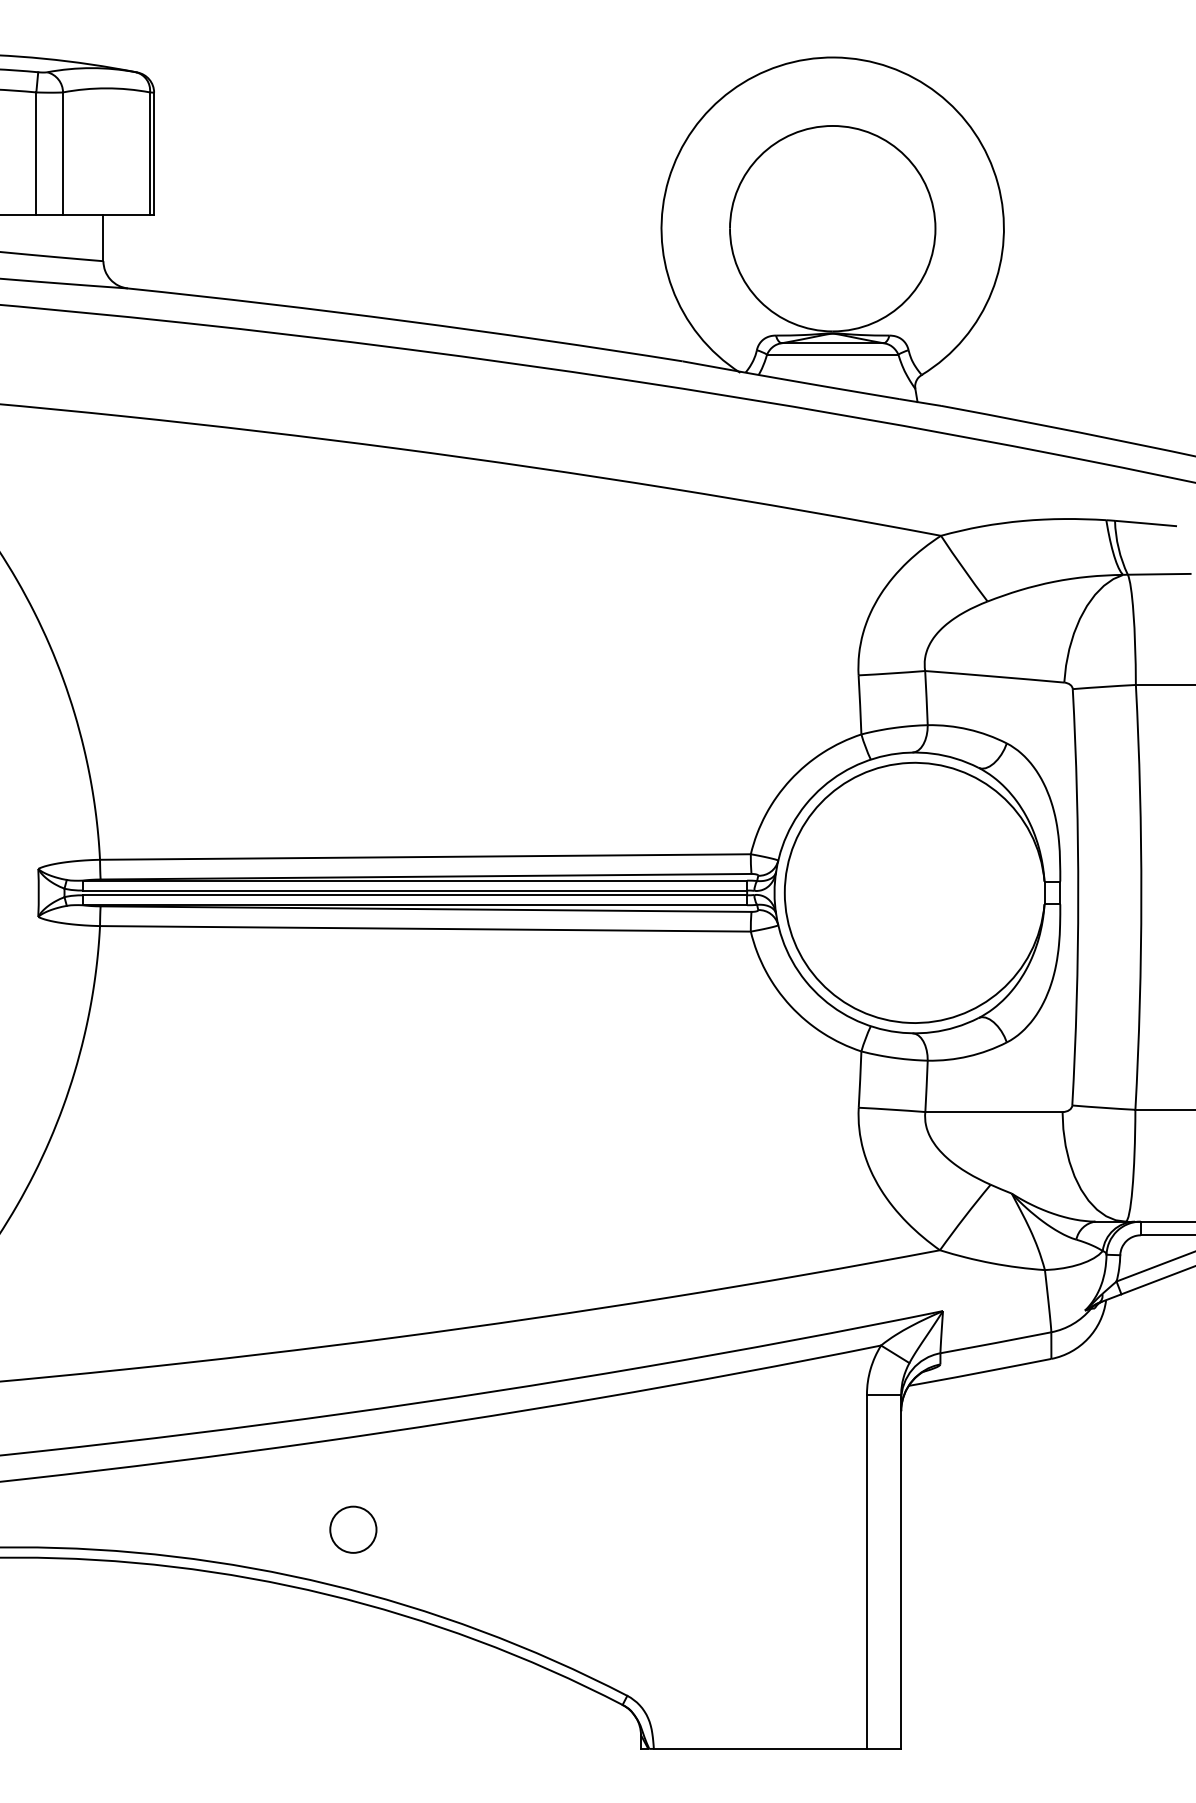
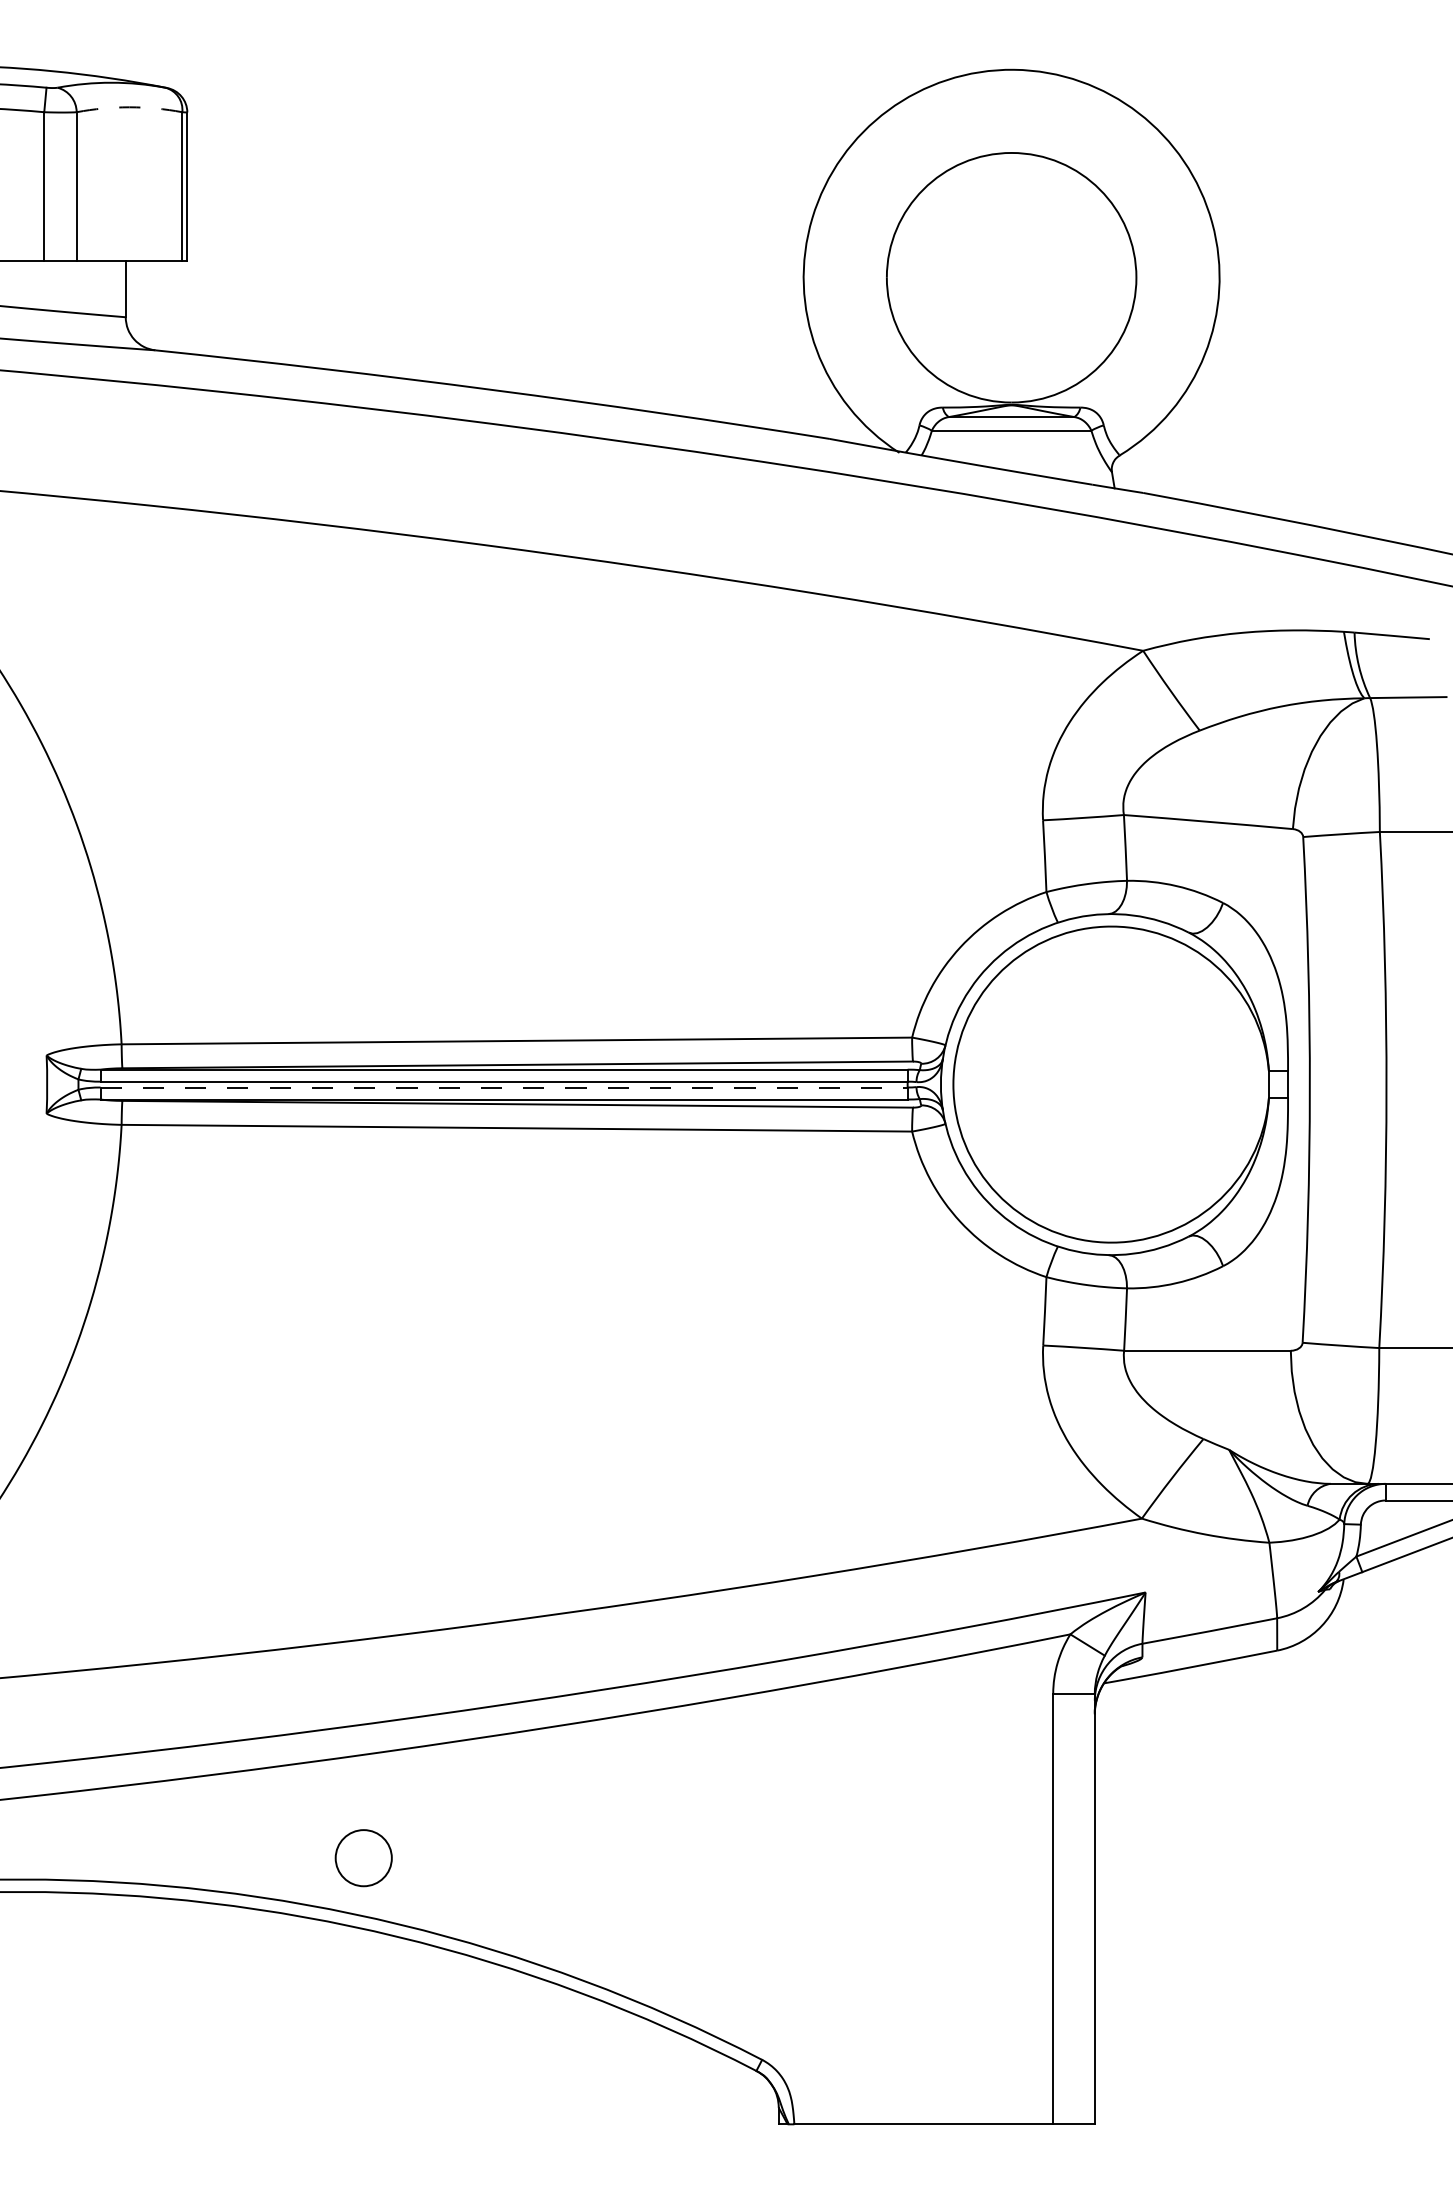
arc: (106, 88) -> (129, 107), solid -> dashed
line: (415, 895) -> (504, 1087), solid -> dashed
circle: (353, 1529) -> (363, 1857), moved

